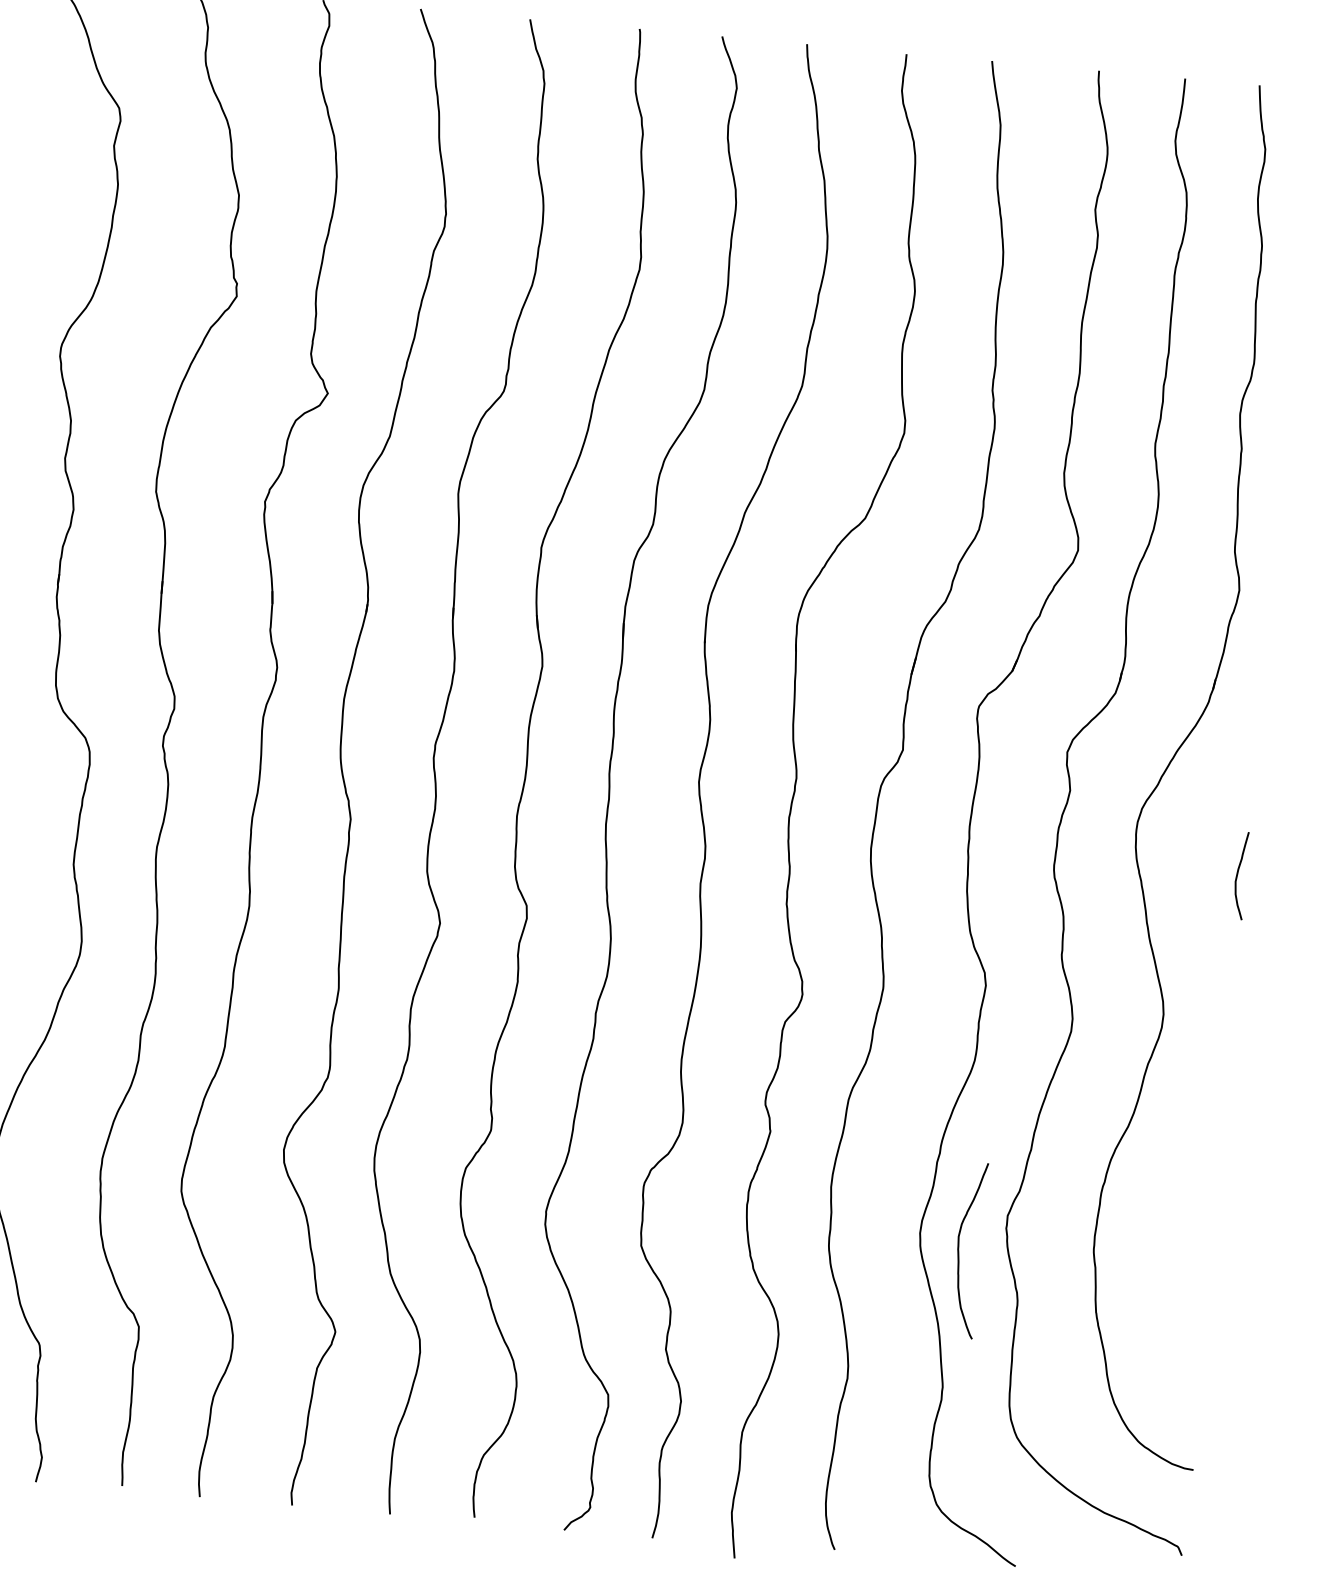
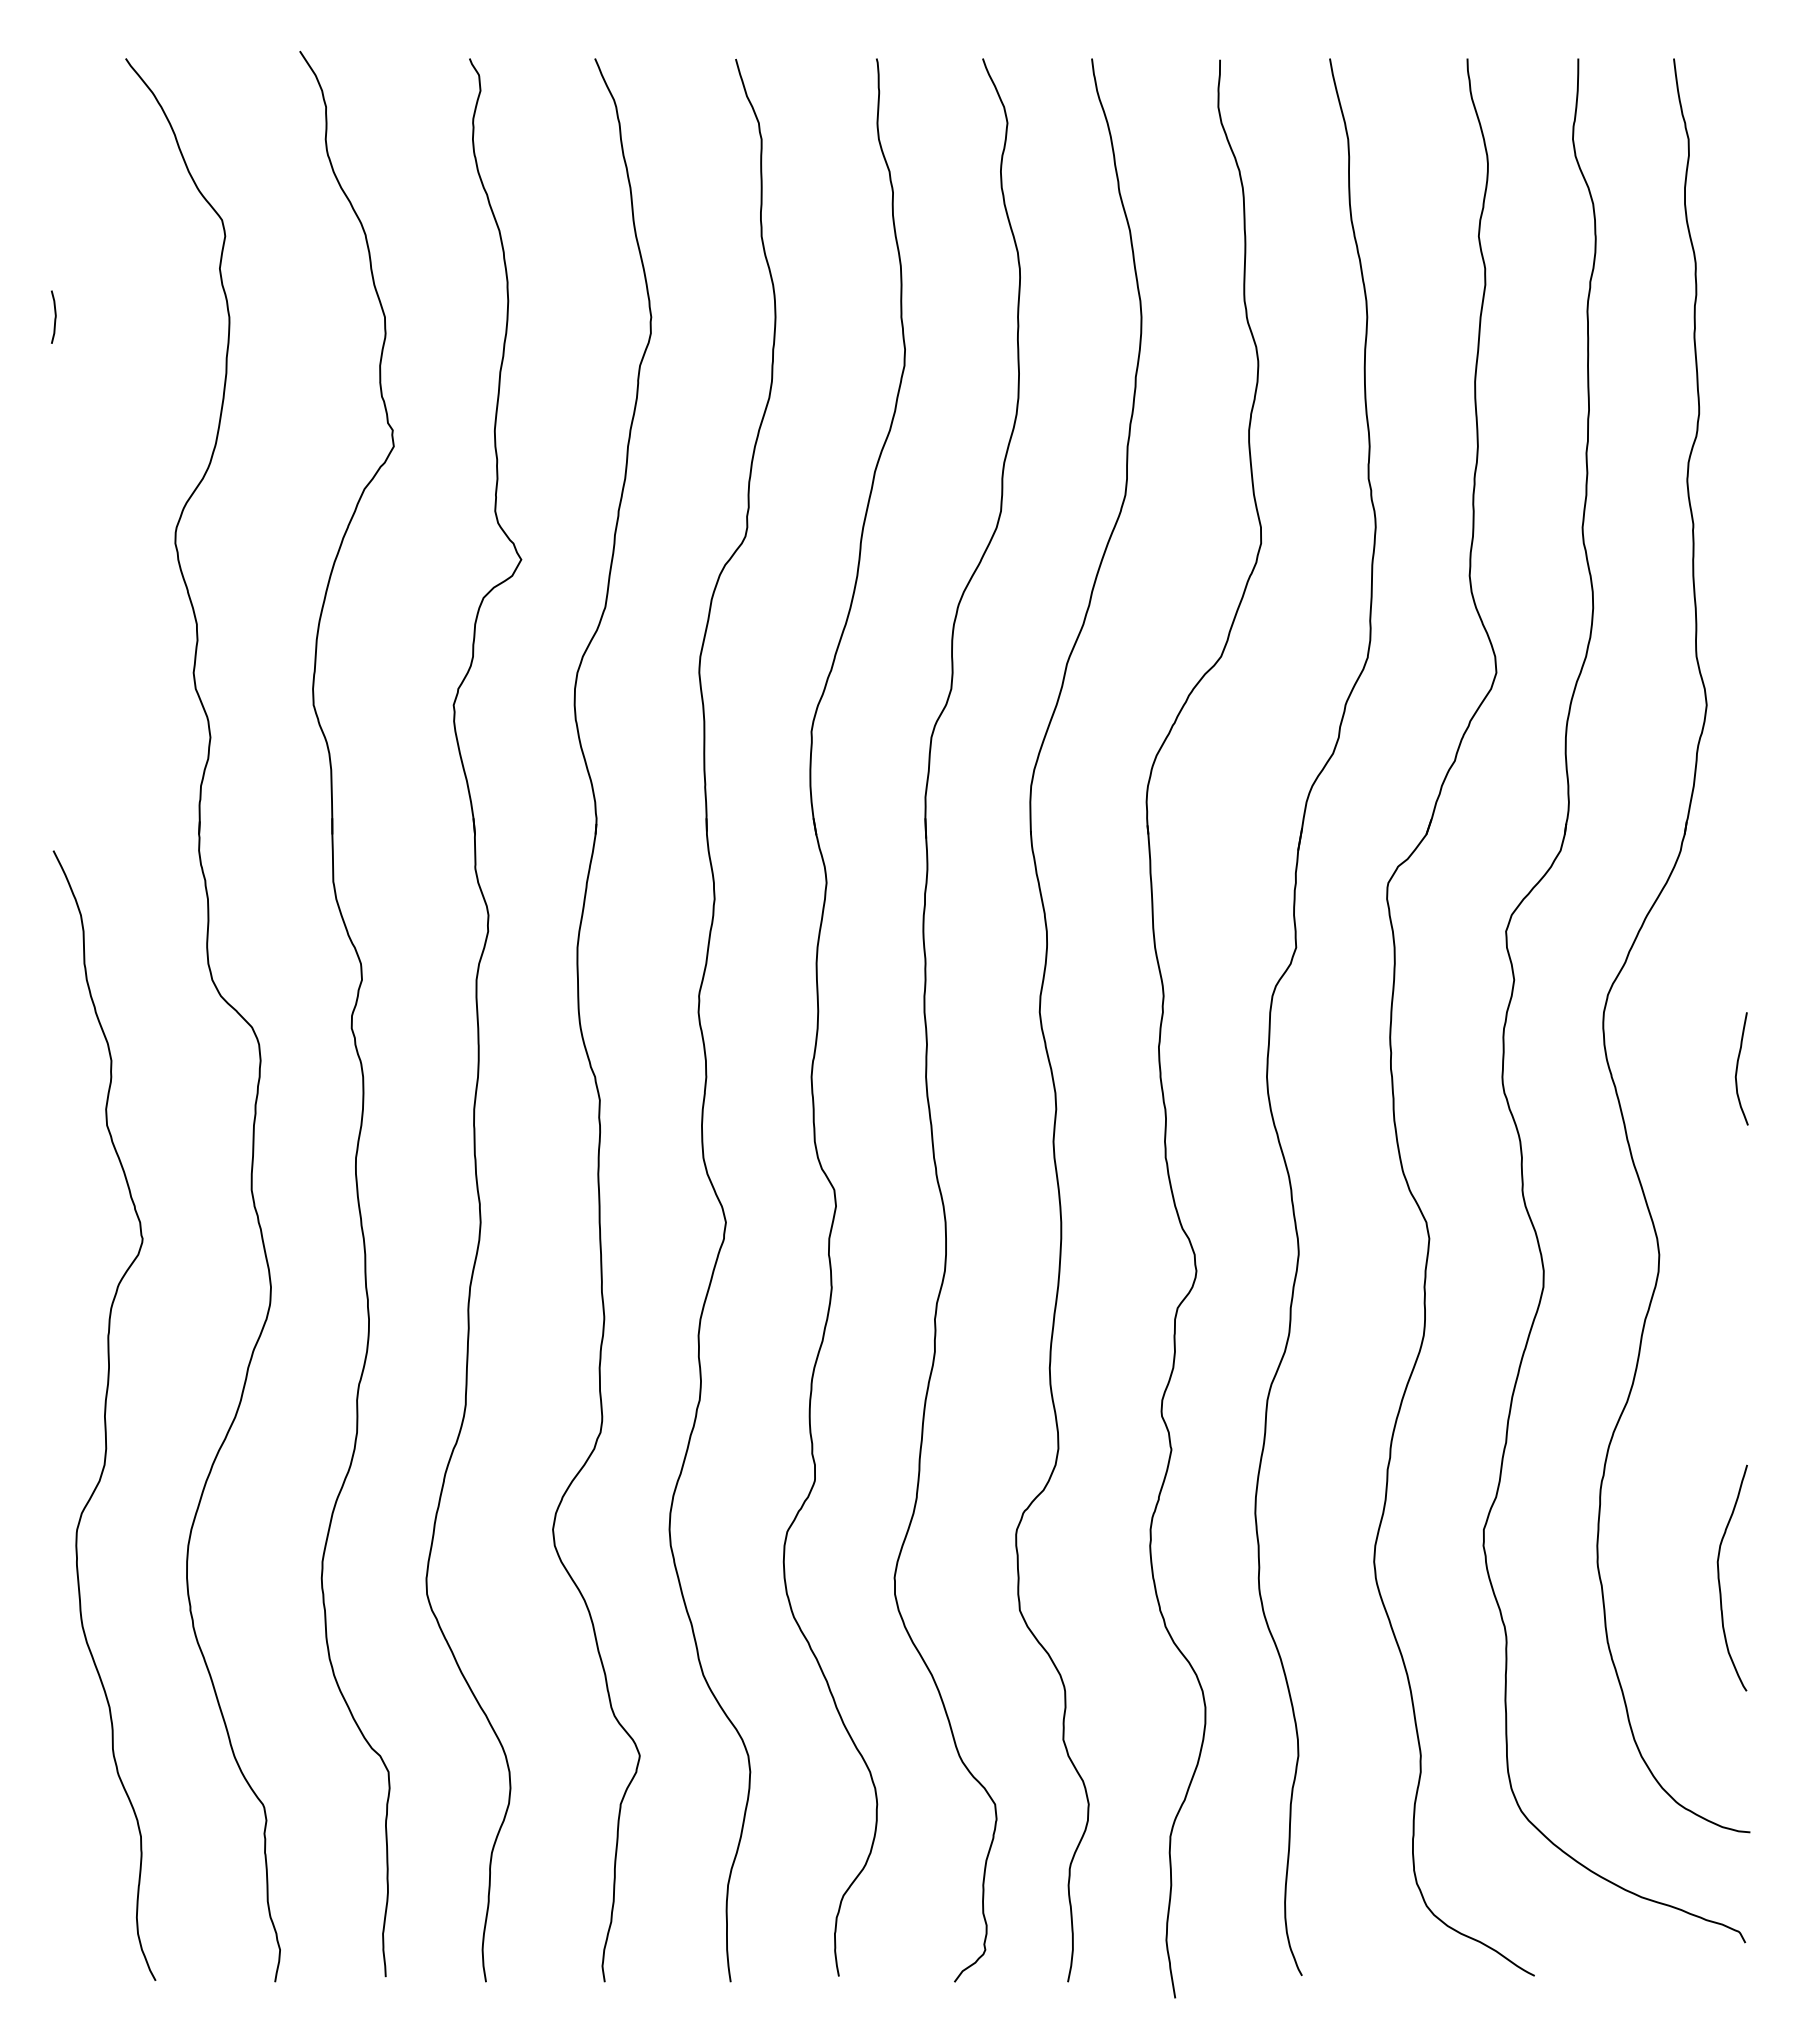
curve: (958, 1248) -> (1719, 1577), moved

